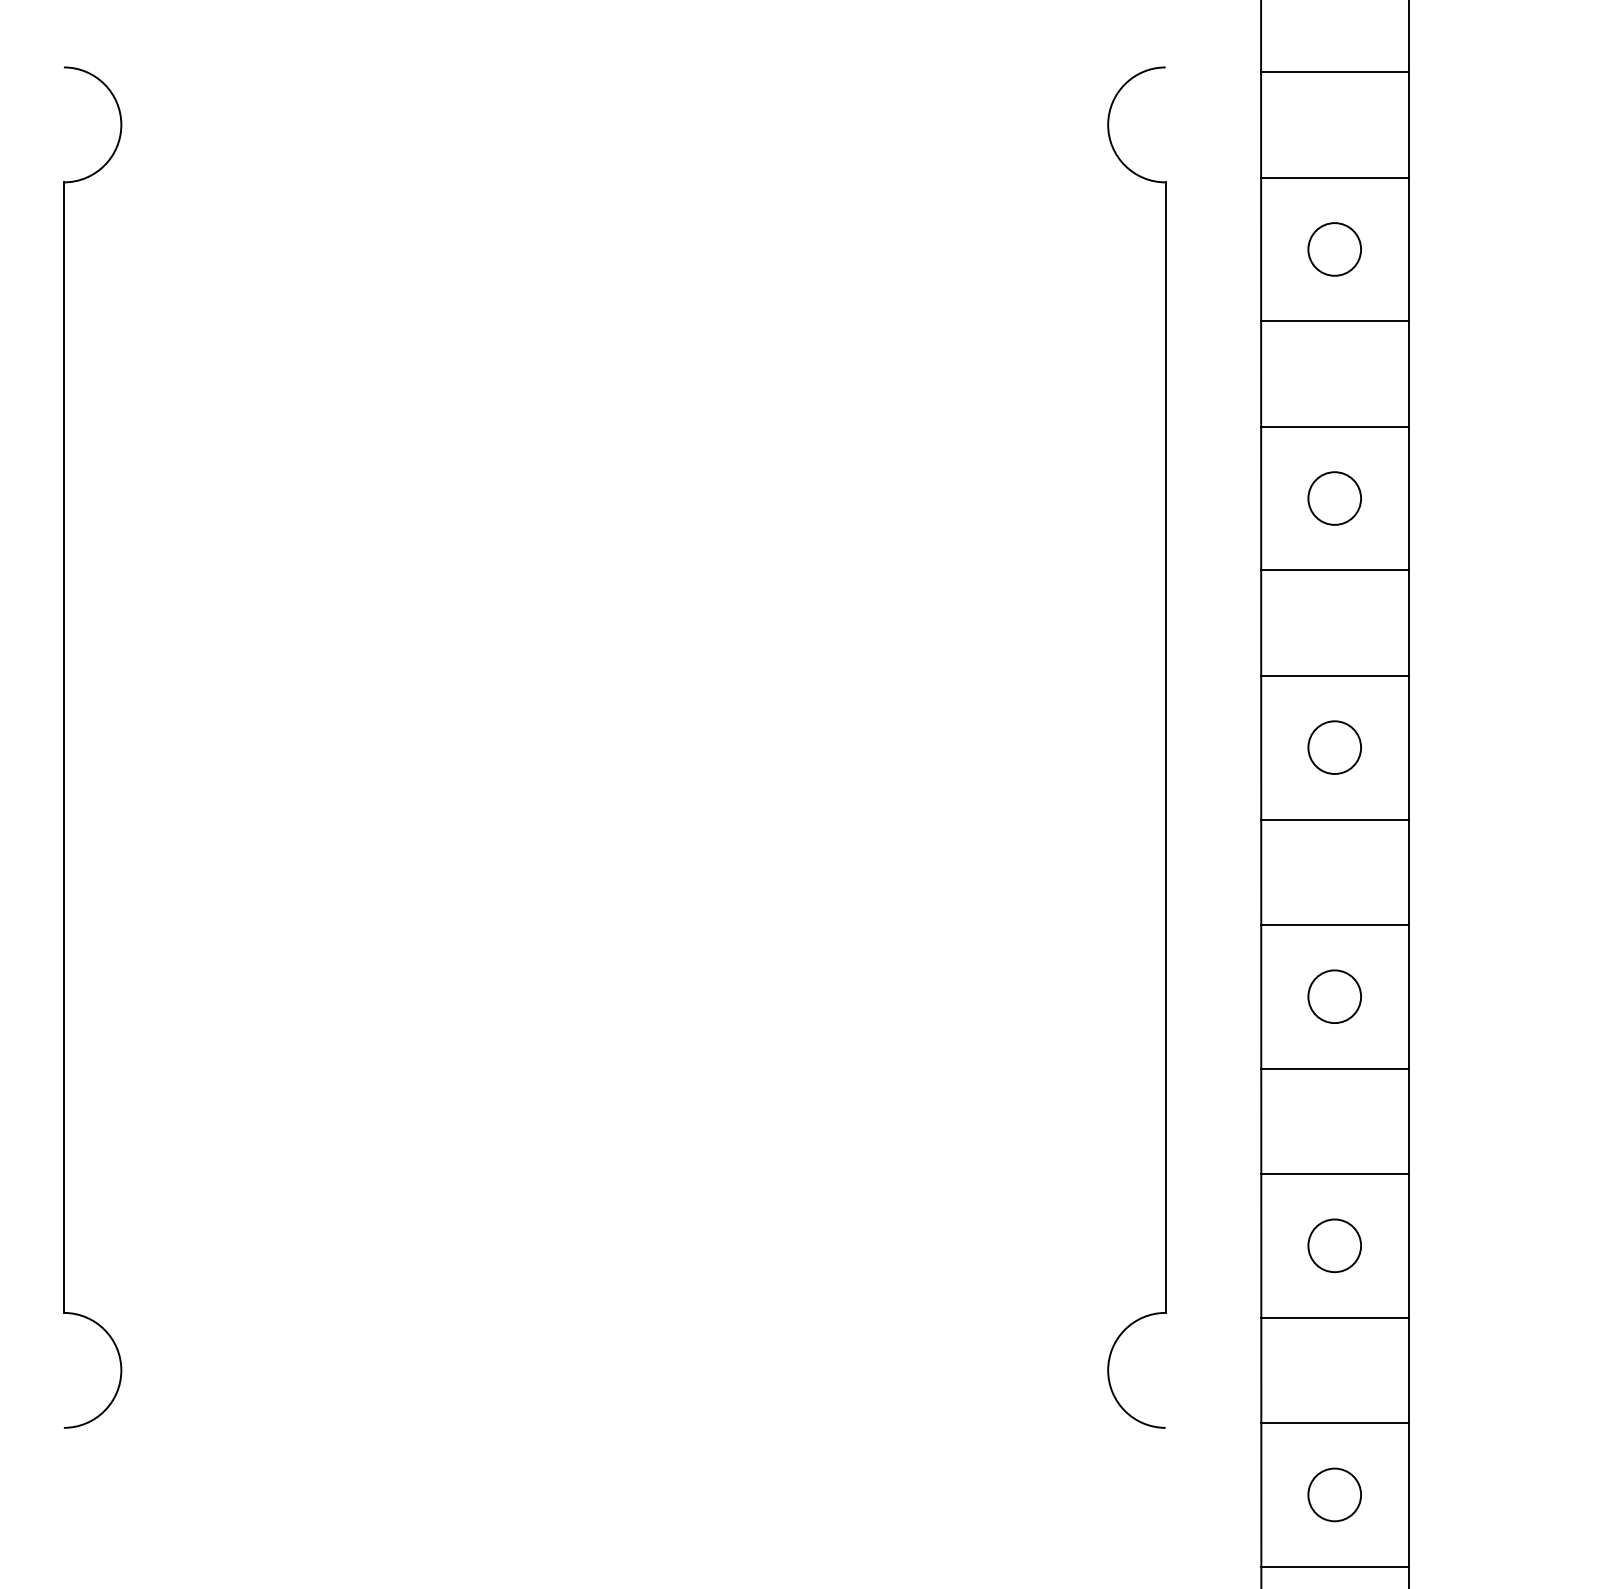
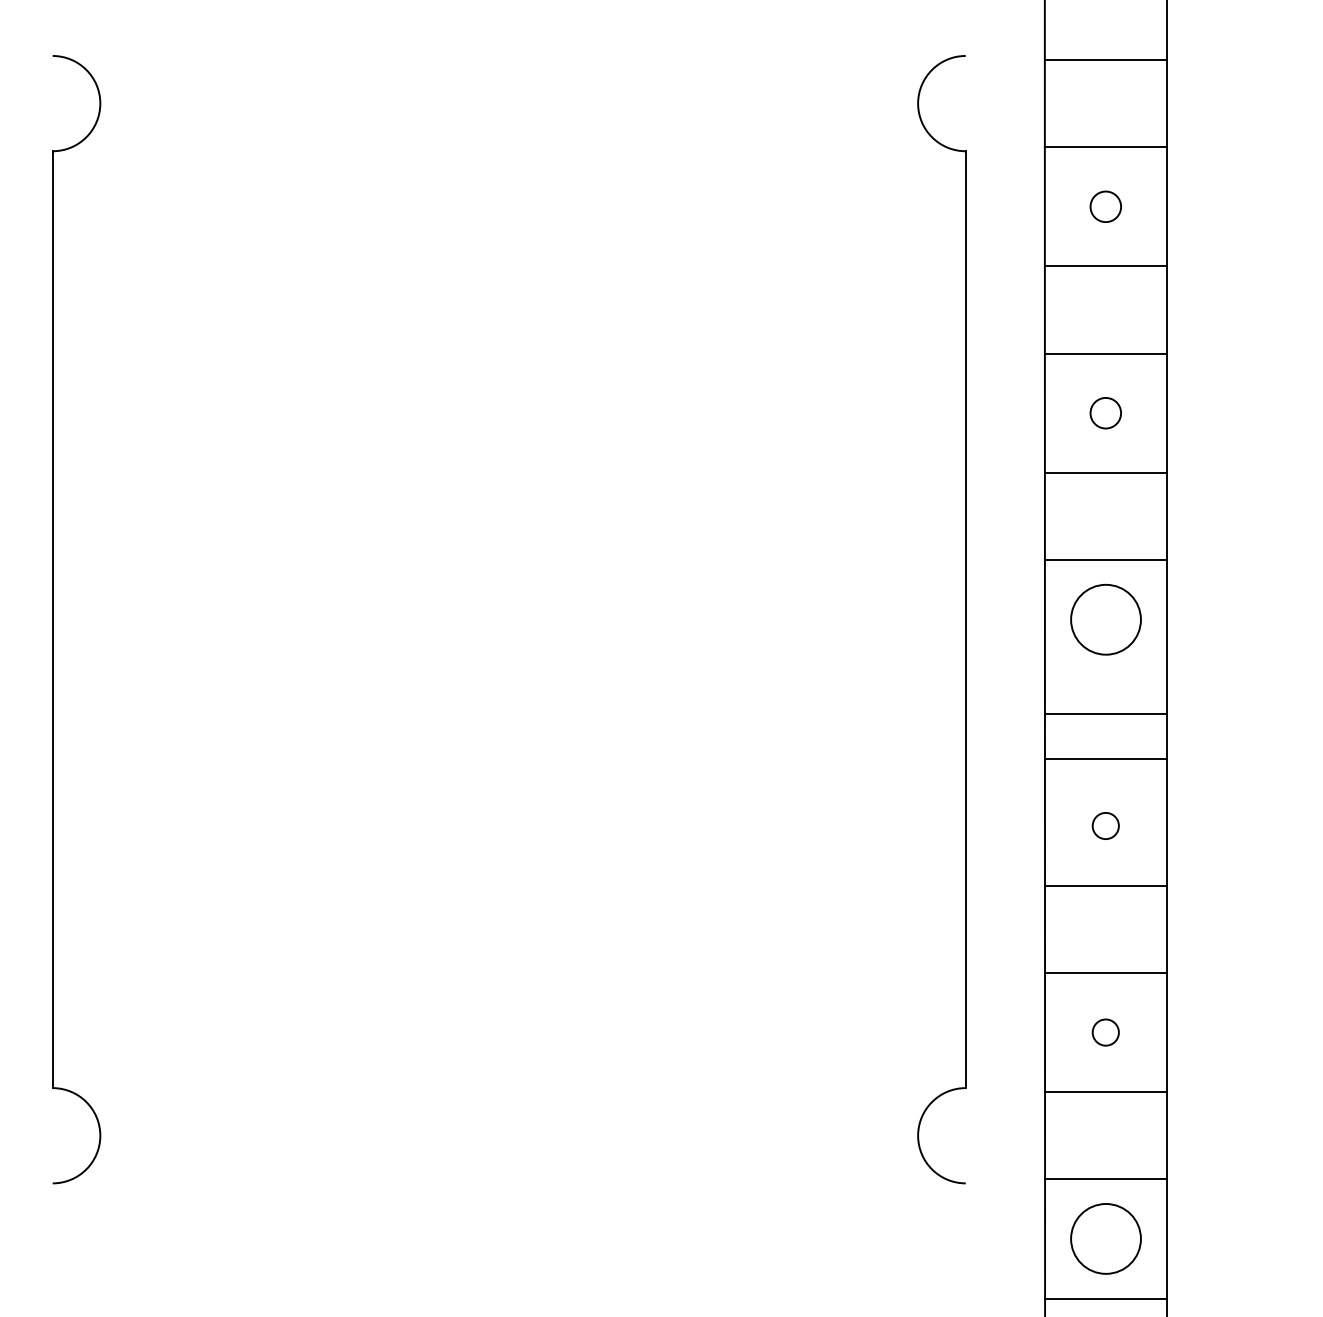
circle: (1334, 249) -> (1105, 206), size x0.7
circle: (1334, 498) -> (1105, 413), size x0.7
circle: (1334, 747) -> (1105, 619), size x1.6
line: (1335, 819) -> (1106, 758), moved
line: (1335, 924) -> (1106, 714), moved
circle: (1334, 996) -> (1105, 825), size x0.6
circle: (1334, 1245) -> (1105, 1032), size x0.6
circle: (1334, 1494) -> (1105, 1238), size x1.6

